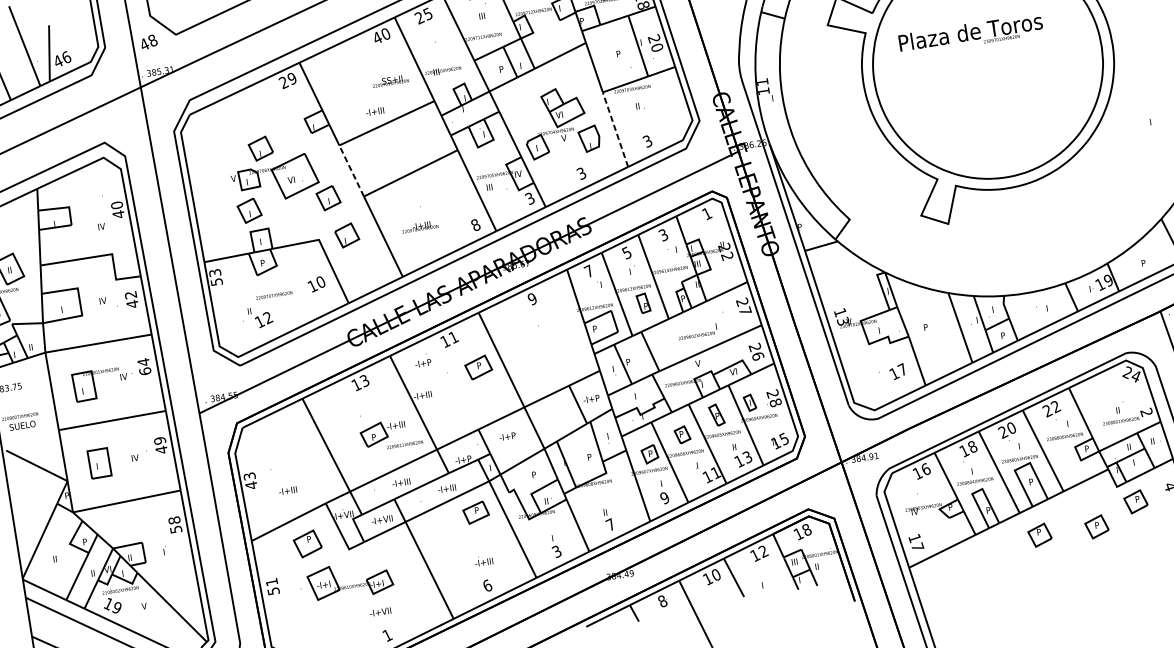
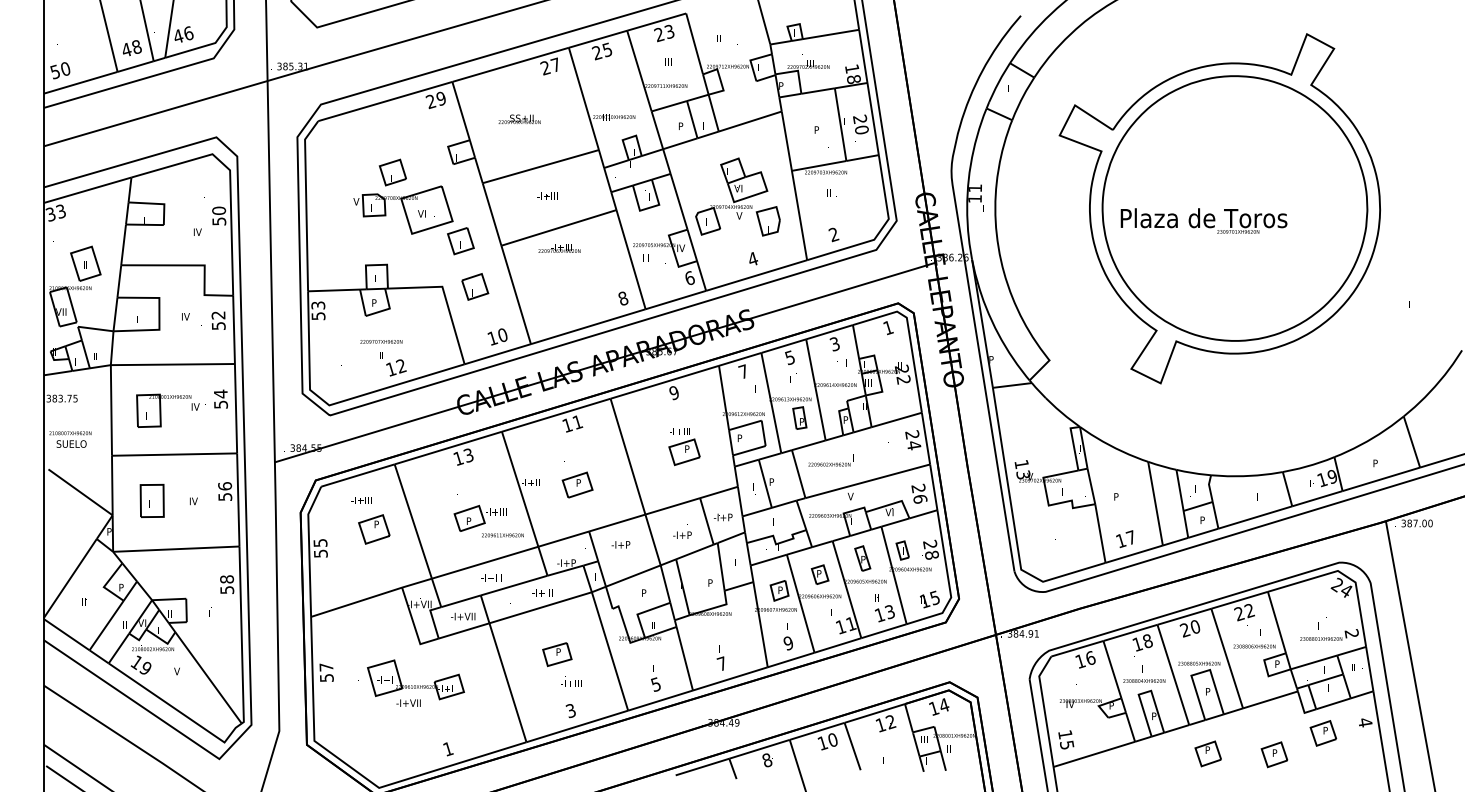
text: (970, 34) -> (1203, 220), moved
text: (381, 36) -> (550, 66), 40 -> 27
text: (149, 41) -> (132, 47), moved
text: (390, 80) -> (519, 118), moved
text: (374, 110) -> (547, 195), moved
line: (615, 129) -> (799, 215), dashed -> solid
text: (647, 142) -> (833, 235), 3 -> 2
line: (352, 170) -> (492, 214), dashed -> solid
text: (581, 173) -> (752, 259), 3 -> 4
text: (529, 198) -> (689, 278), 3 -> 6
part: (249, 211) -> (368, 241), removed
text: (118, 214) -> (219, 221), 40 -> 50
text: (419, 226) -> (559, 248), moved
text: (316, 283) -> (497, 336), moved
text: (132, 303) -> (218, 325), 42 -> 52
text: (745, 311) -> (914, 445), 27 -> 24
text: (261, 317) -> (393, 364), moved
text: (697, 332) -> (830, 460), moved
part: (548, 344) -> (684, 447), added
text: (422, 360) -> (682, 531), moved
part: (478, 367) -> (577, 484), moved
text: (145, 371) -> (221, 404), 64 -> 54
text: (896, 371) -> (1124, 538), moved
text: (161, 445) -> (225, 491), 49 -> 56
text: (250, 481) -> (320, 548), 43 -> 55
text: (288, 490) -> (361, 500), moved
part: (476, 512) -> (557, 654), moved
text: (807, 529) -> (944, 705), 18 -> 14
part: (307, 543) -> (374, 529), moved
text: (918, 546) -> (1067, 744), 17 -> 15
text: (556, 550) -> (655, 683), 3 -> 5
text: (271, 582) -> (326, 667), 51 -> 57
text: (487, 585) -> (570, 710), 6 -> 3
text: (380, 611) -> (408, 702), moved

